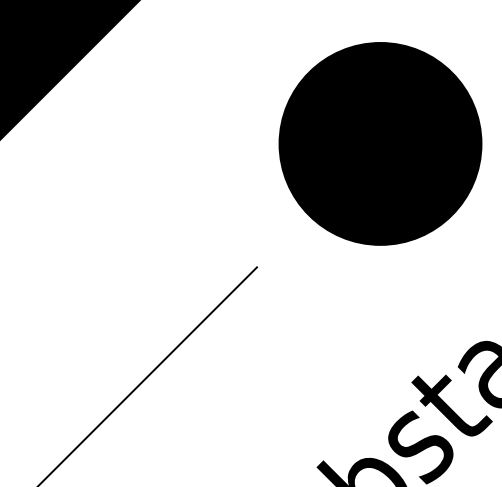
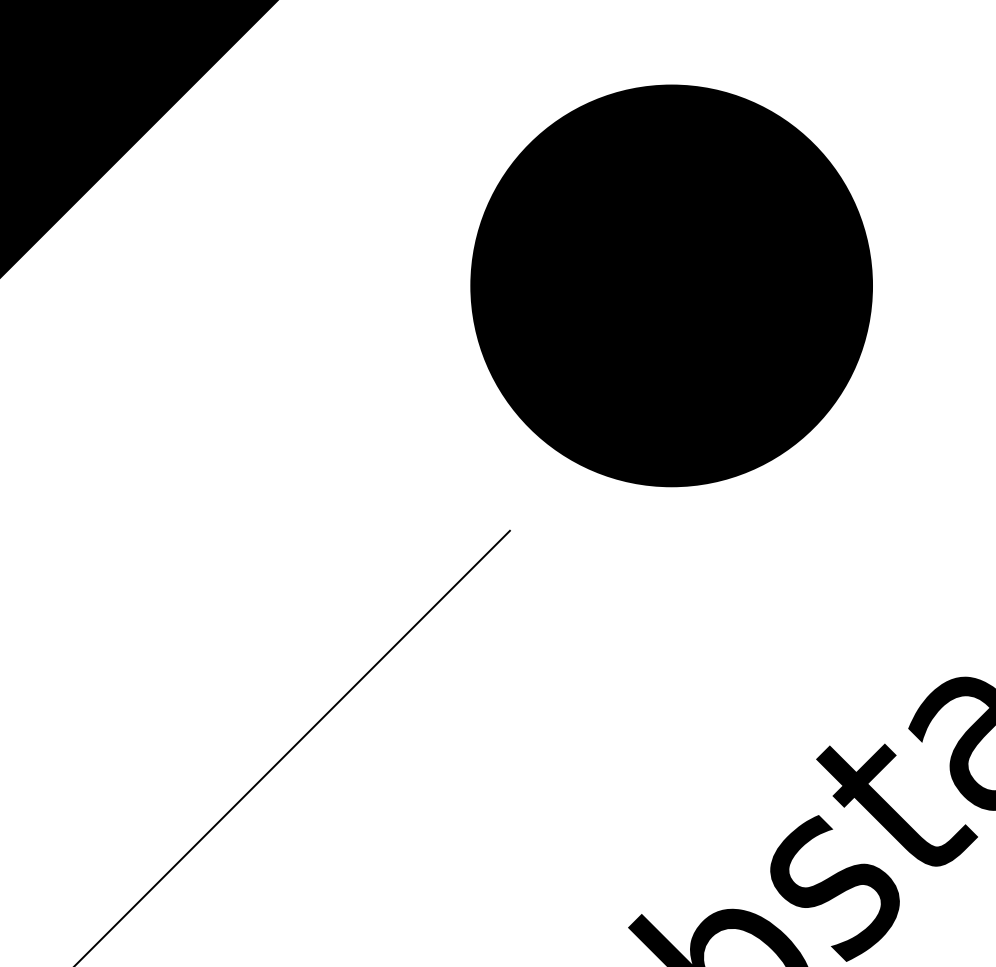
part: (380, 143) -> (671, 285), moved

